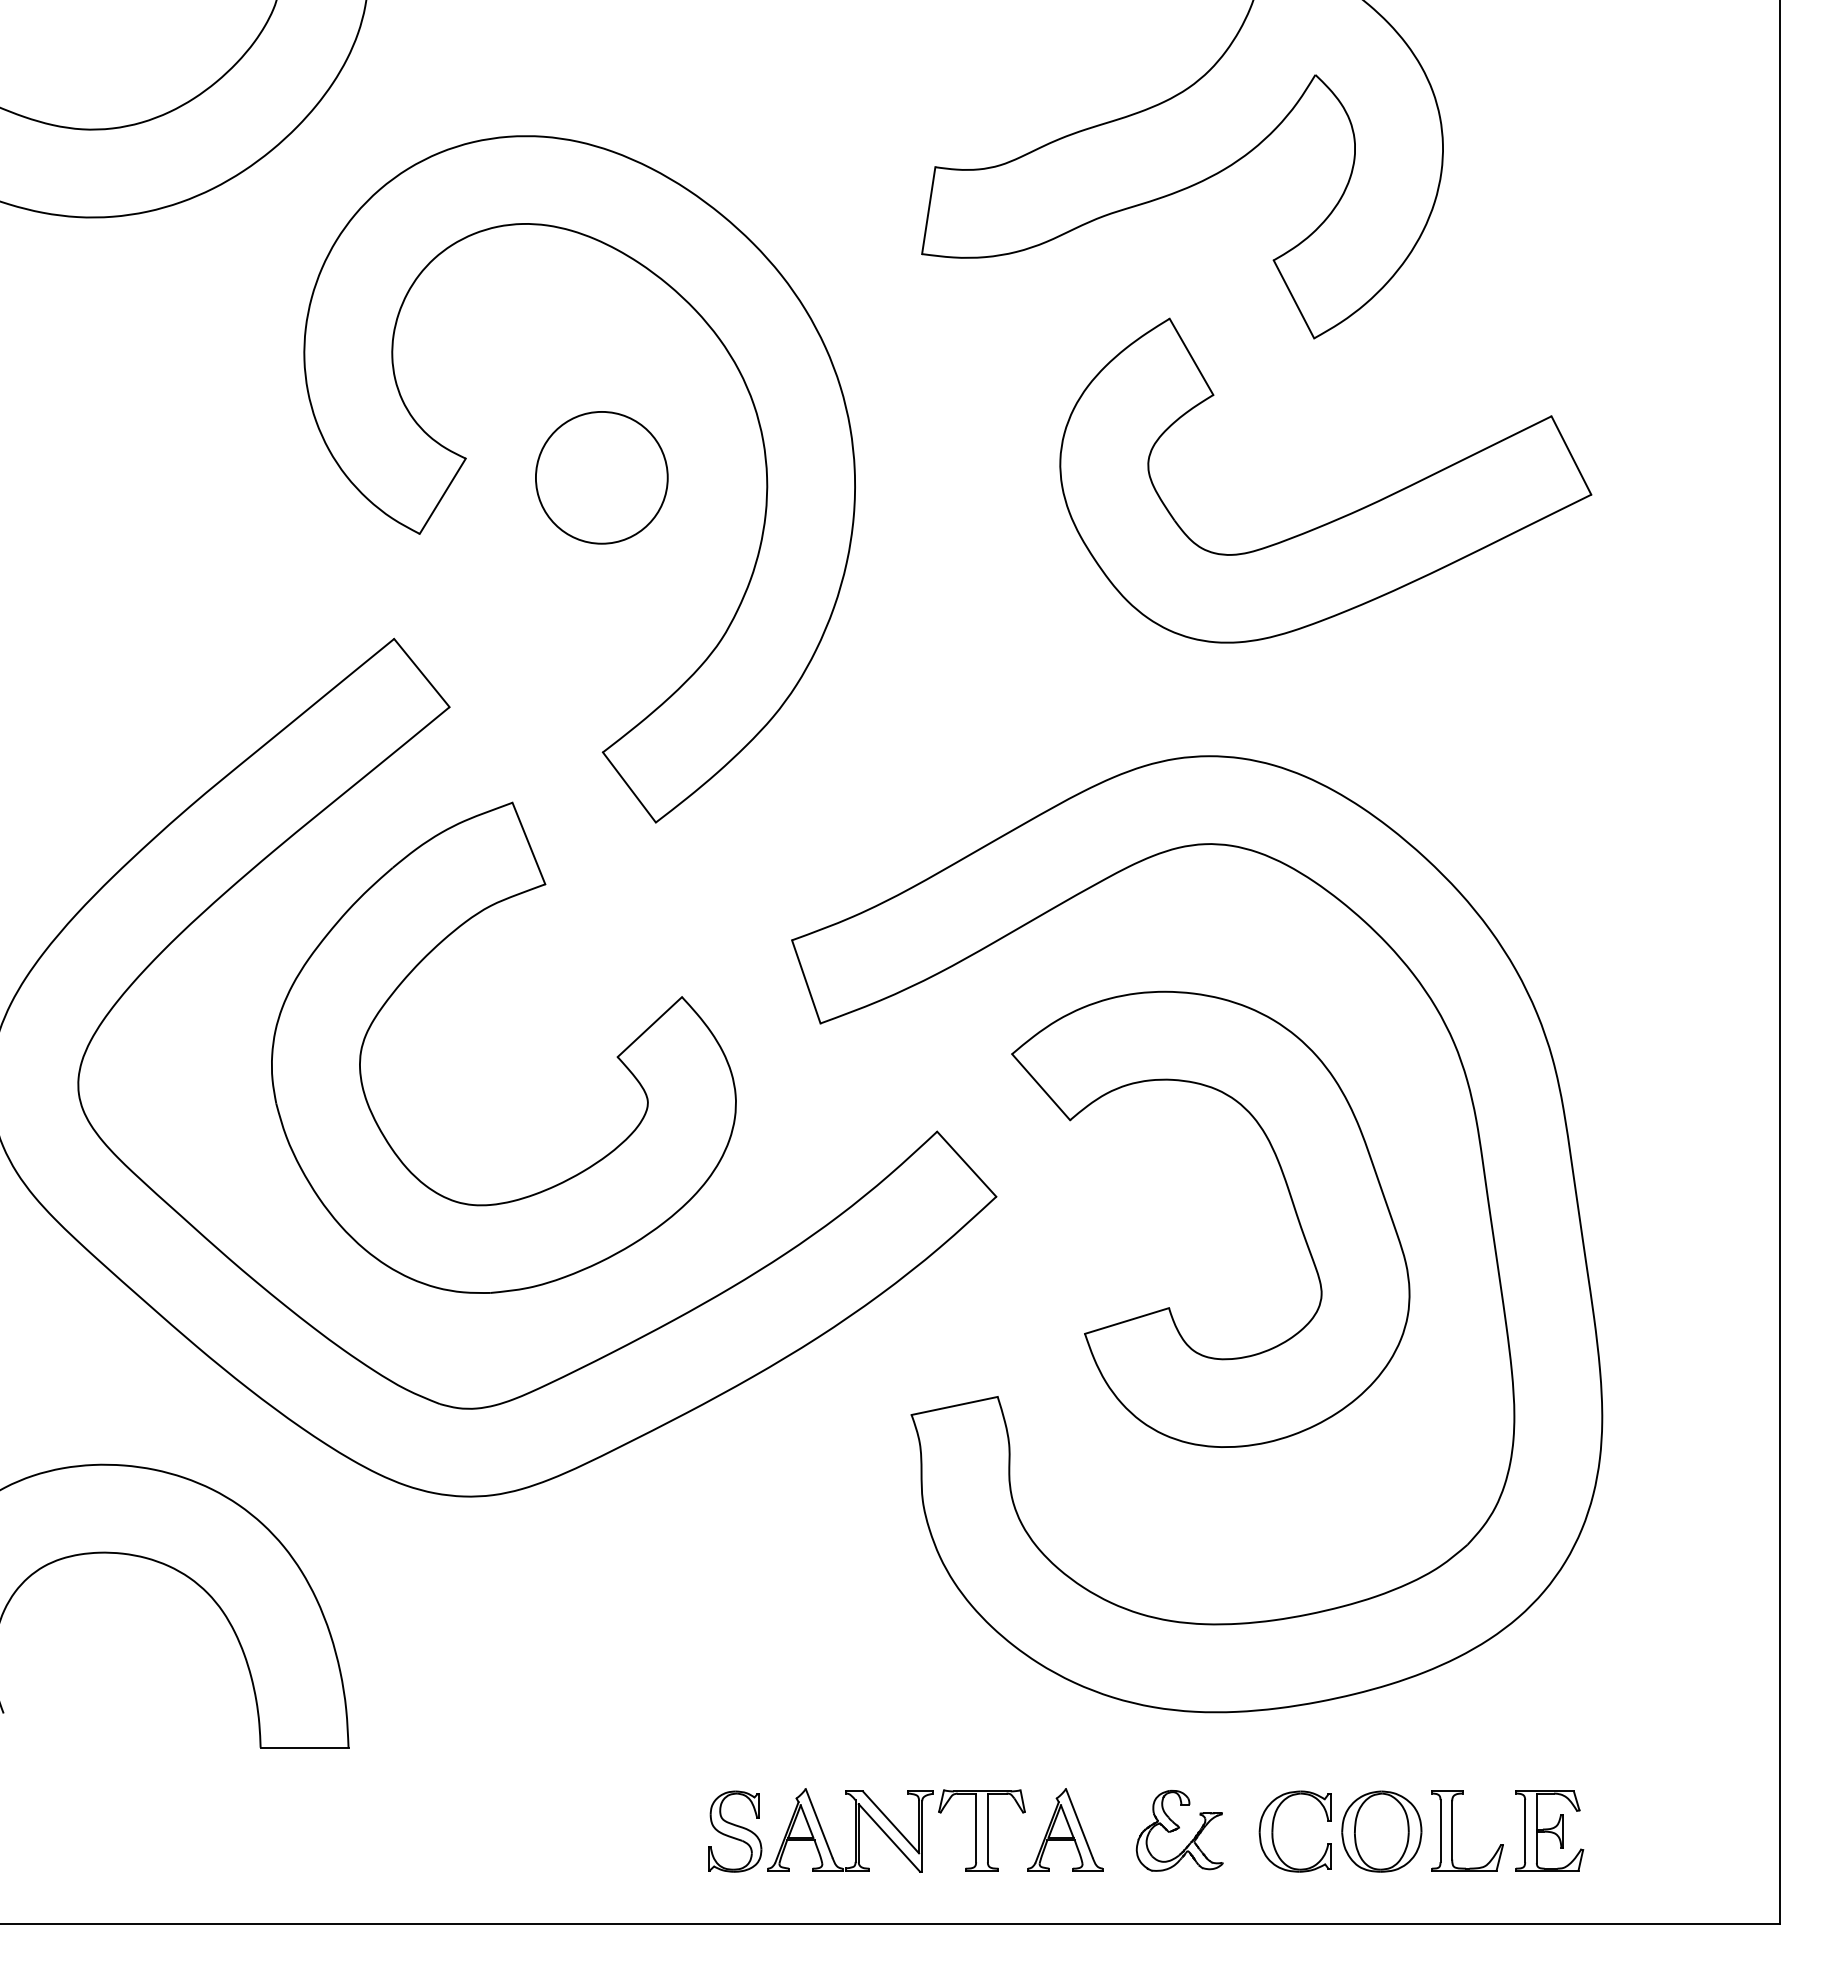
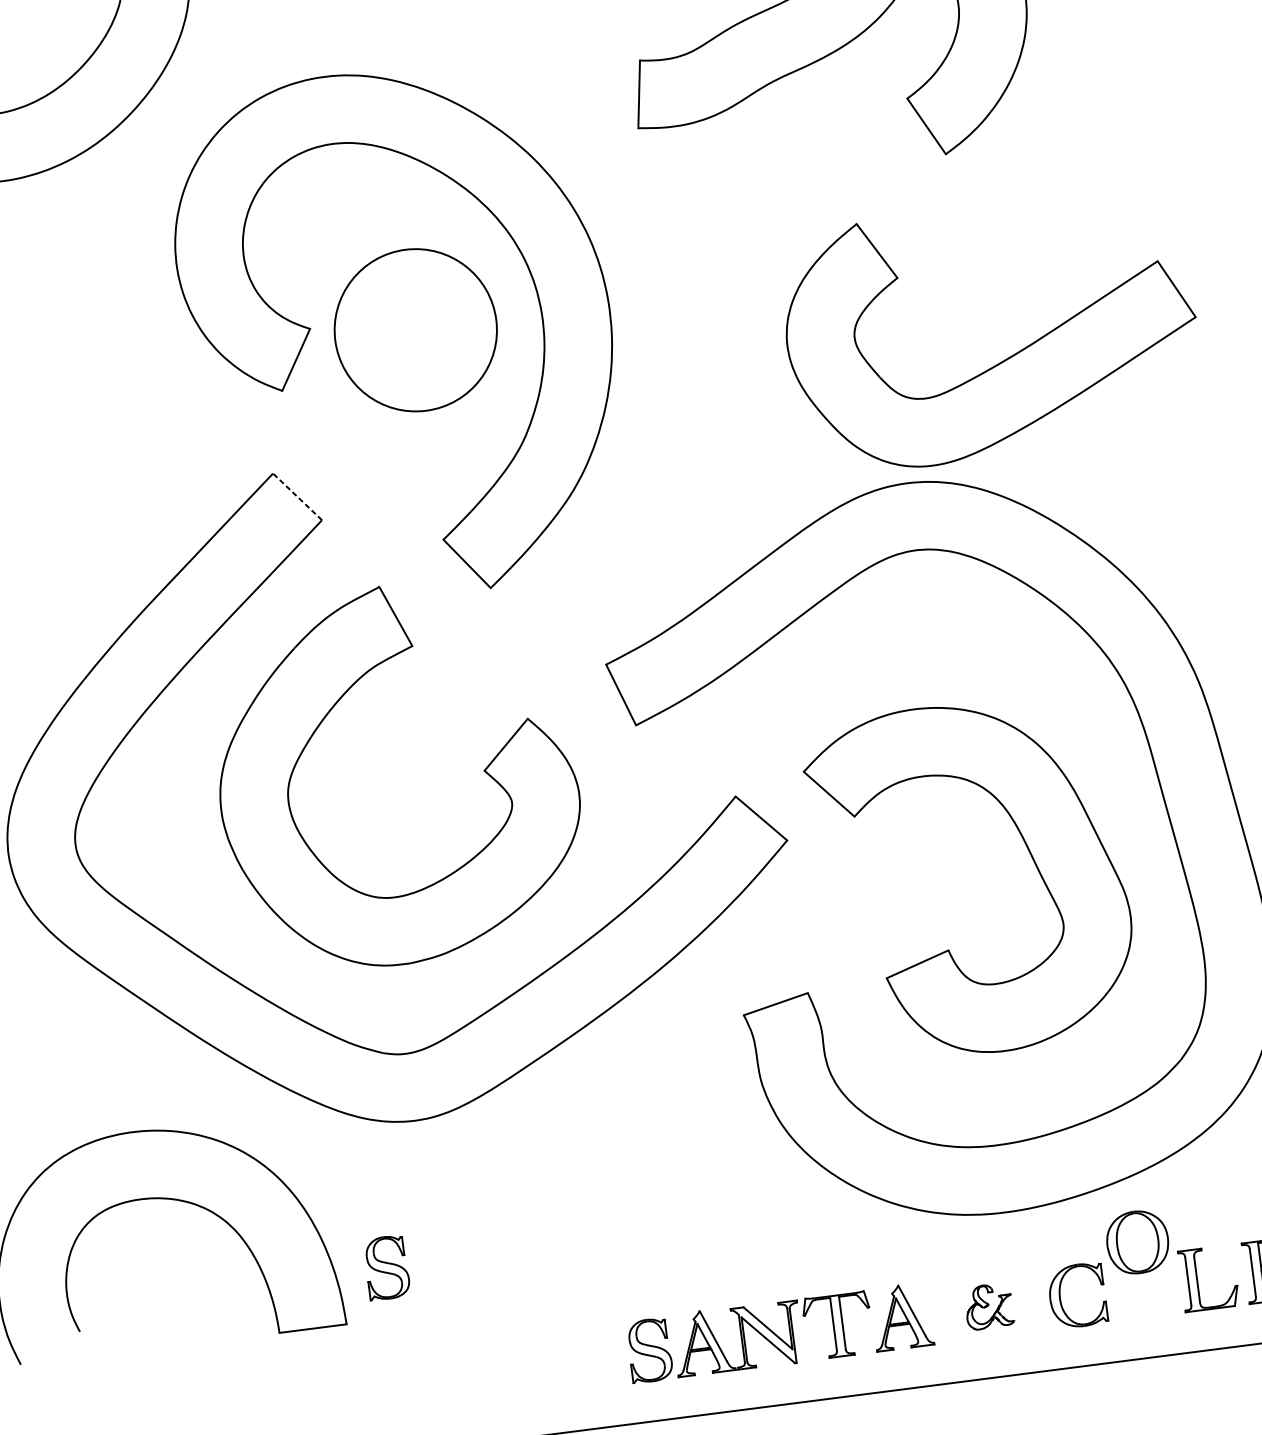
circle: (601, 477) -> (415, 330), size x1.6
part: (1341, 516) -> (1007, 358), moved
line: (421, 673) -> (297, 497), solid -> dashed
part: (1288, 1192) -> (1028, 850), moved
part: (410, 1681) -> (387, 1267), added
part: (1179, 1830) -> (988, 1306), size x0.7
part: (1381, 1831) -> (1137, 1242), moved

